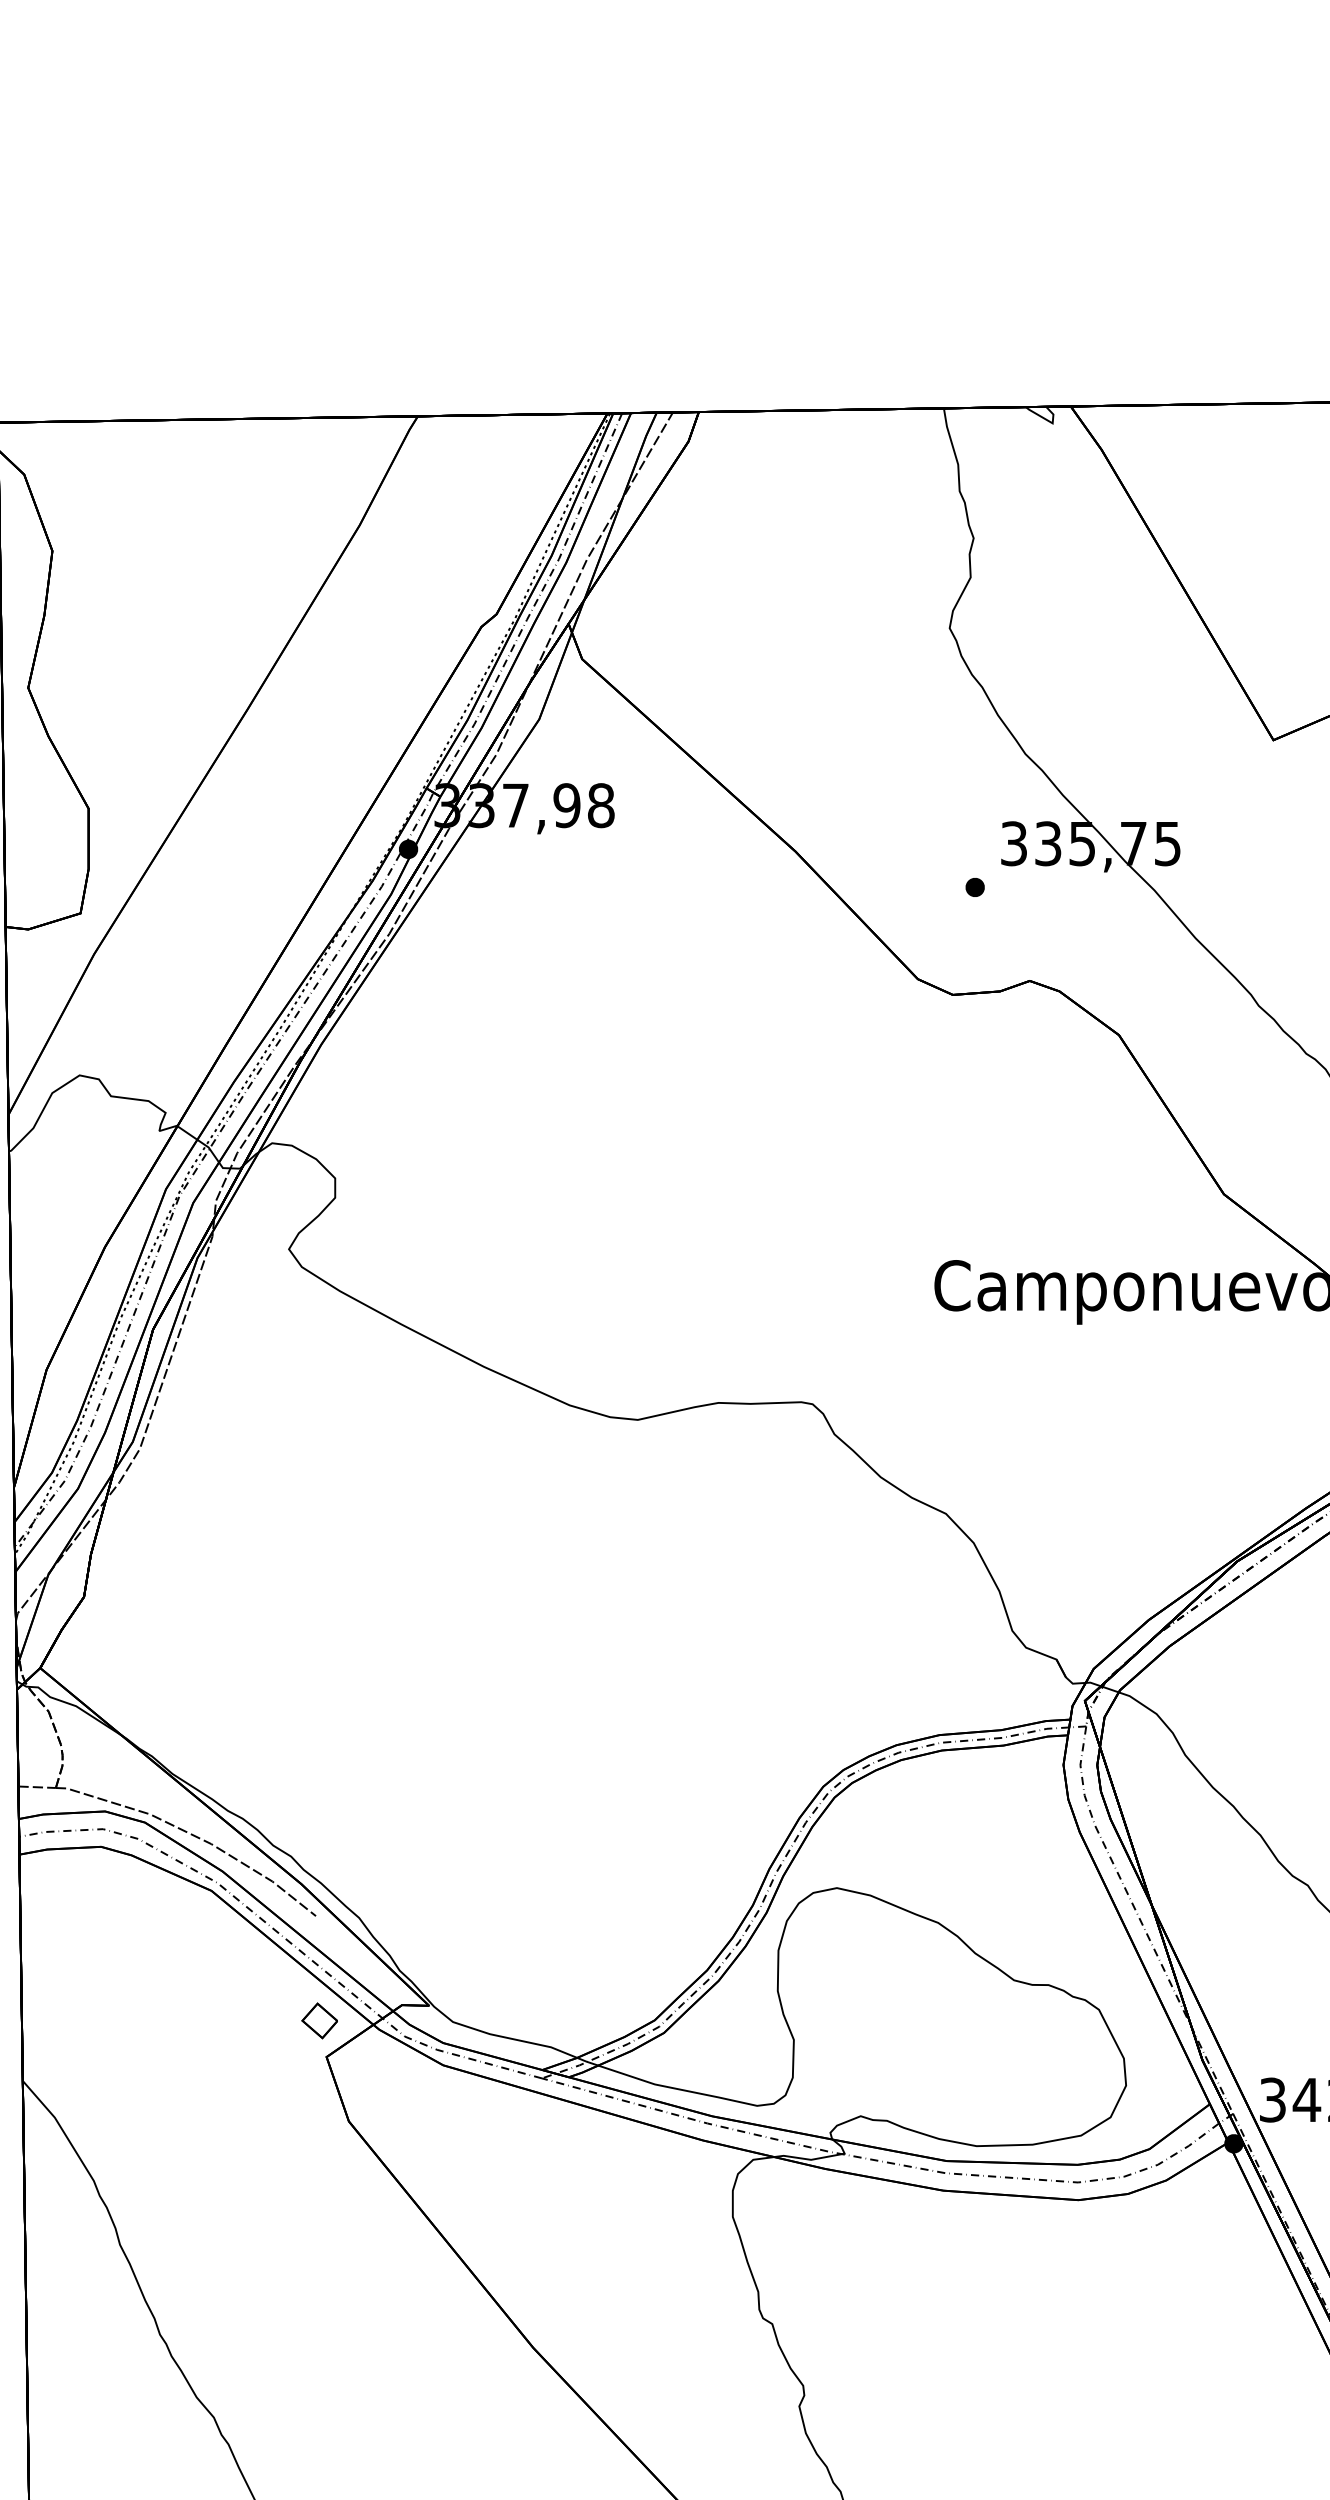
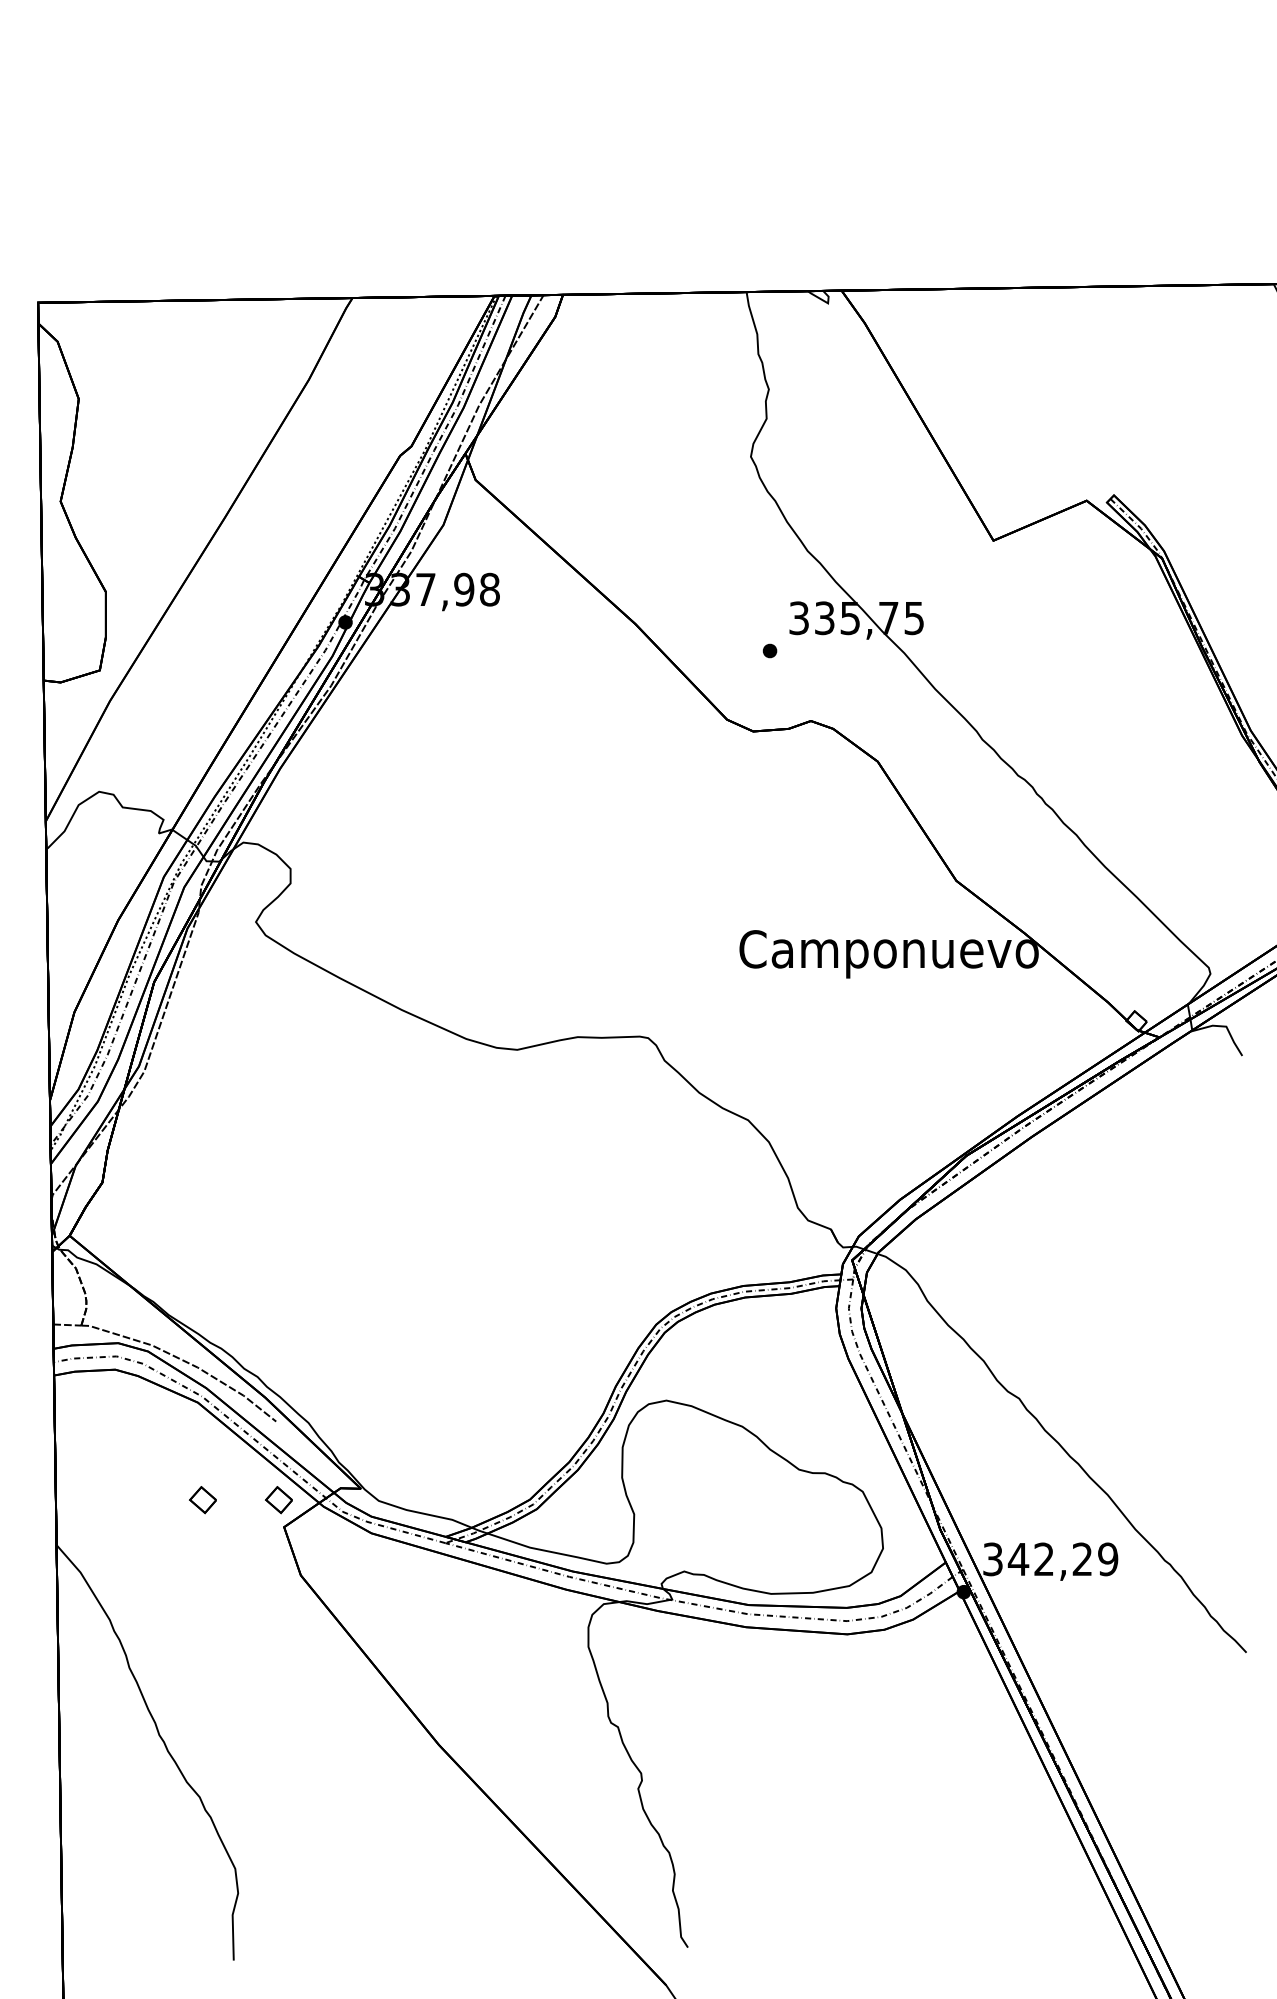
part: (217, 2021) -> (202, 1500), added

